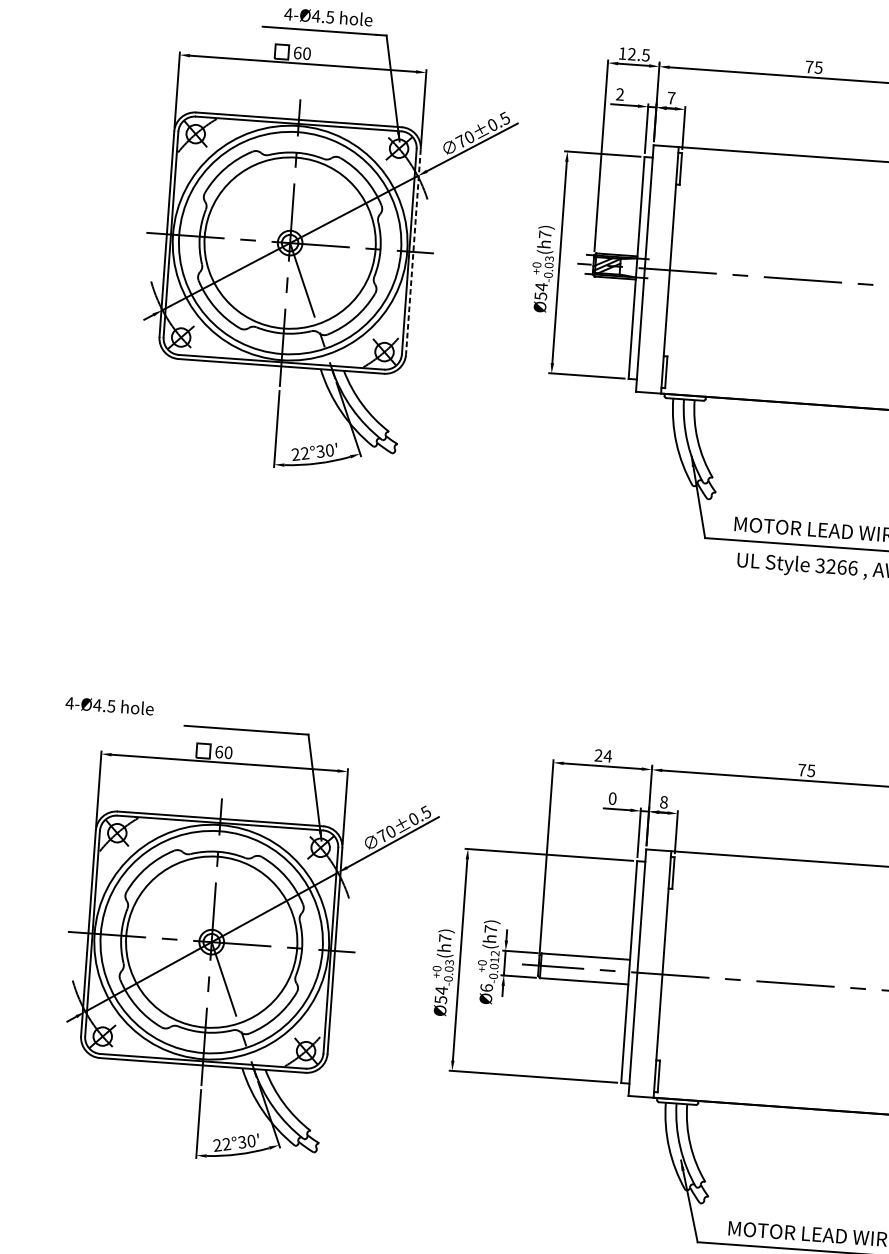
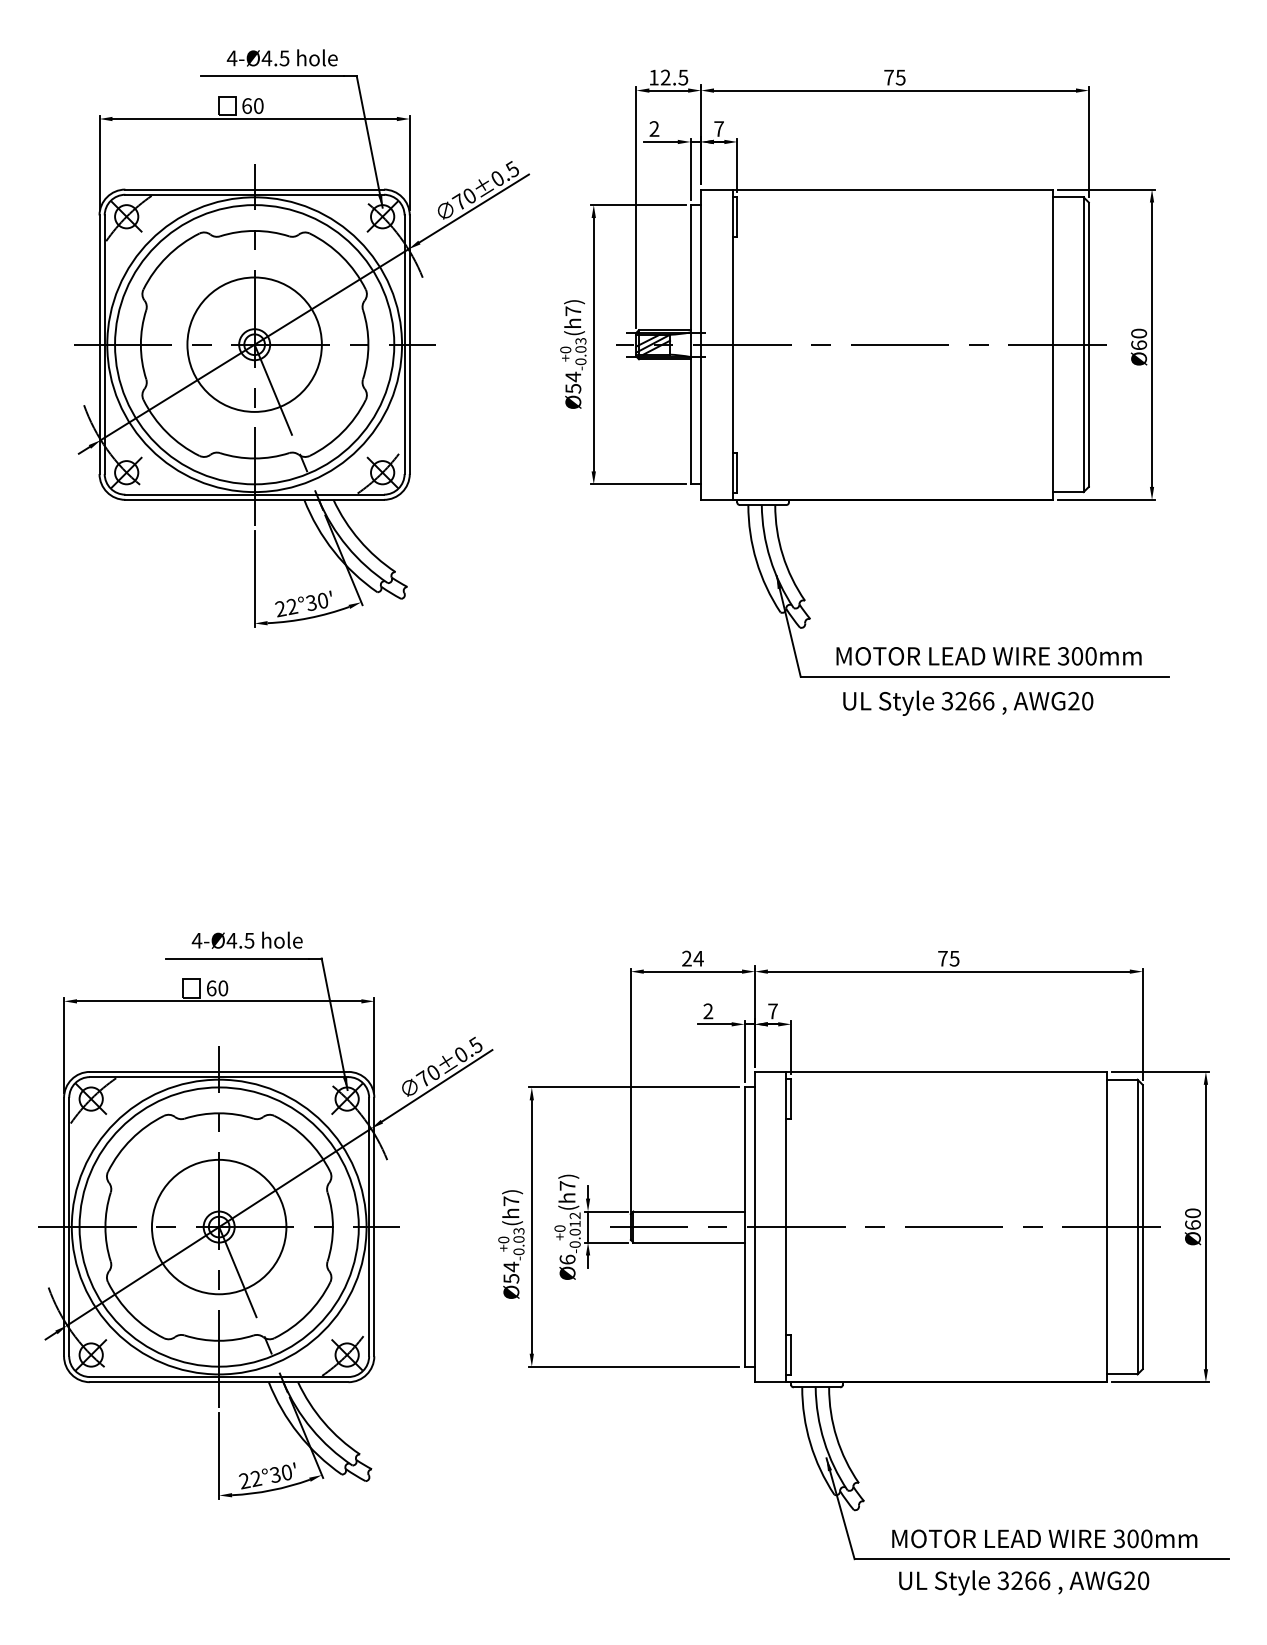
circle: (290, 242) -> (254, 344), size x0.62
line: (413, 252) -> (409, 345), dashed -> solid
text: (109, 705) -> (246, 939), moved
text: (612, 798) -> (708, 1011), 0 -> 2
text: (663, 802) -> (772, 1011), 8 -> 7
circle: (211, 941) -> (218, 1226), size x0.62

